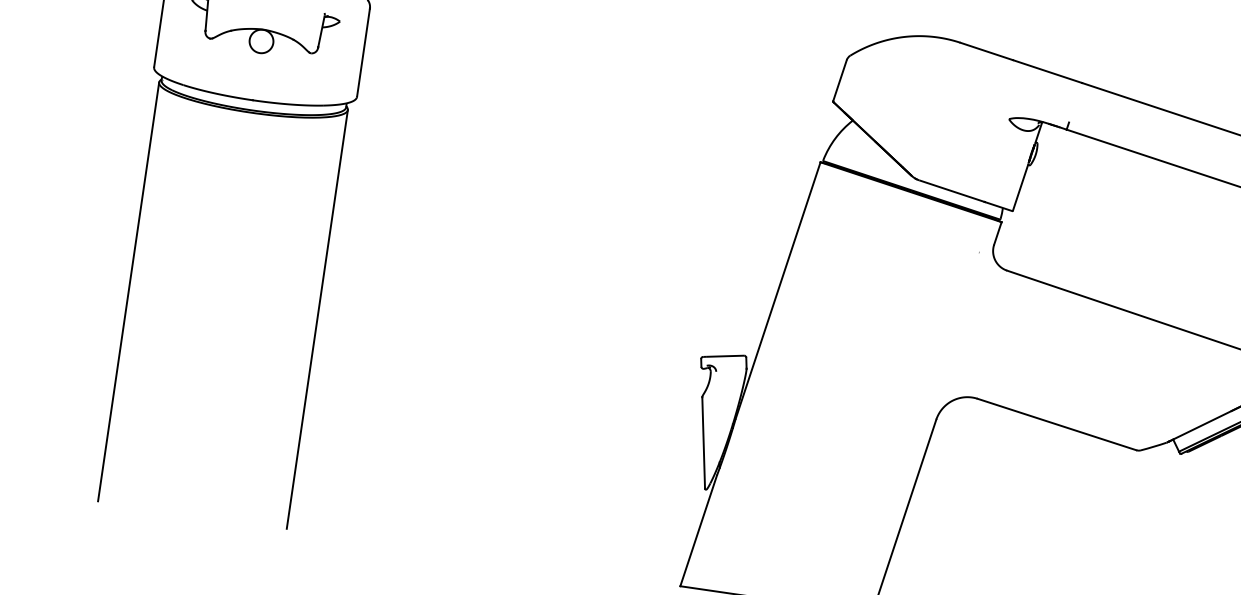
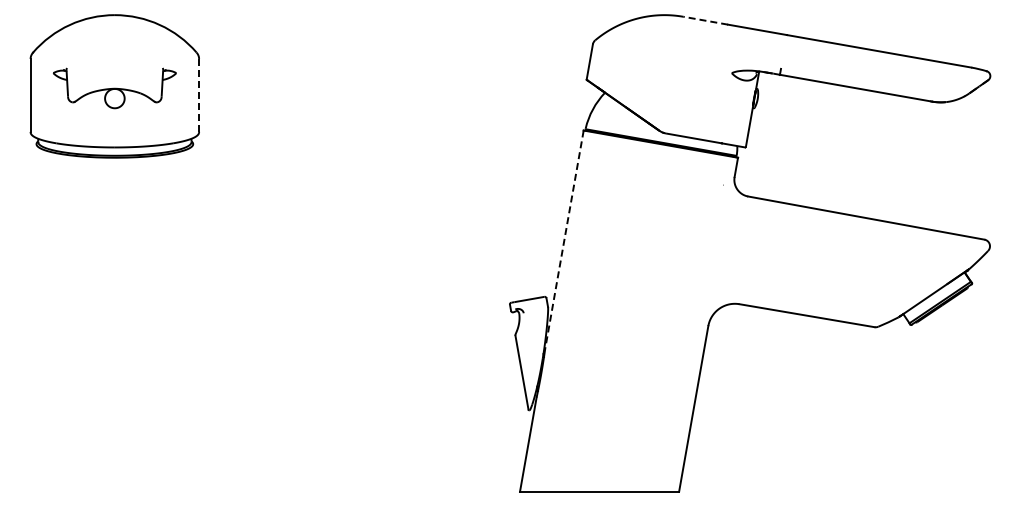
line: (364, 51) -> (199, 94), solid -> dashed
line: (986, 51) -> (705, 20), solid -> dashed
line: (778, 290) -> (564, 239), solid -> dashed
line: (128, 291) -> (36, 317), removed
line: (317, 318) -> (193, 317), removed

